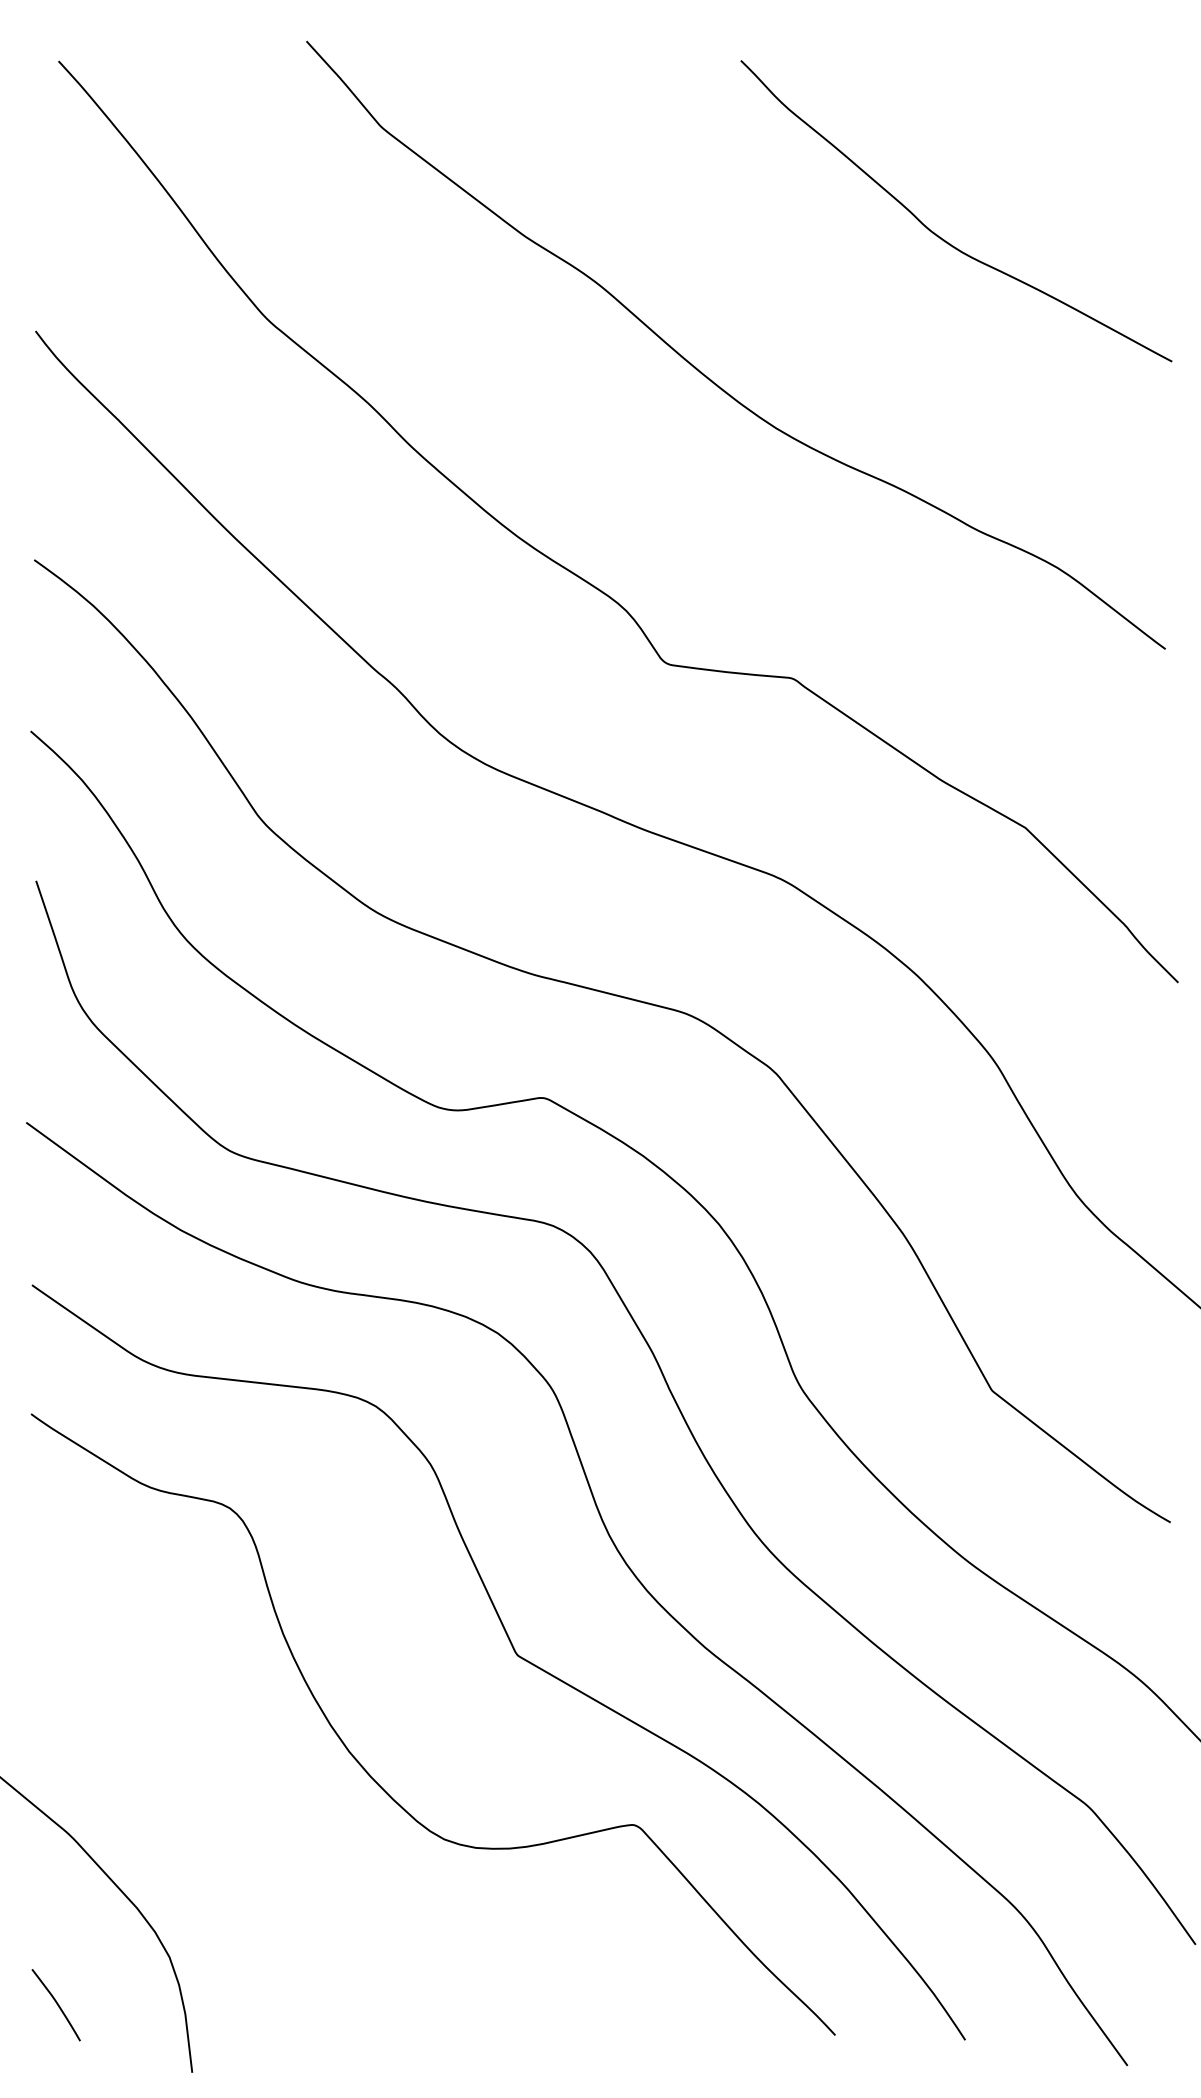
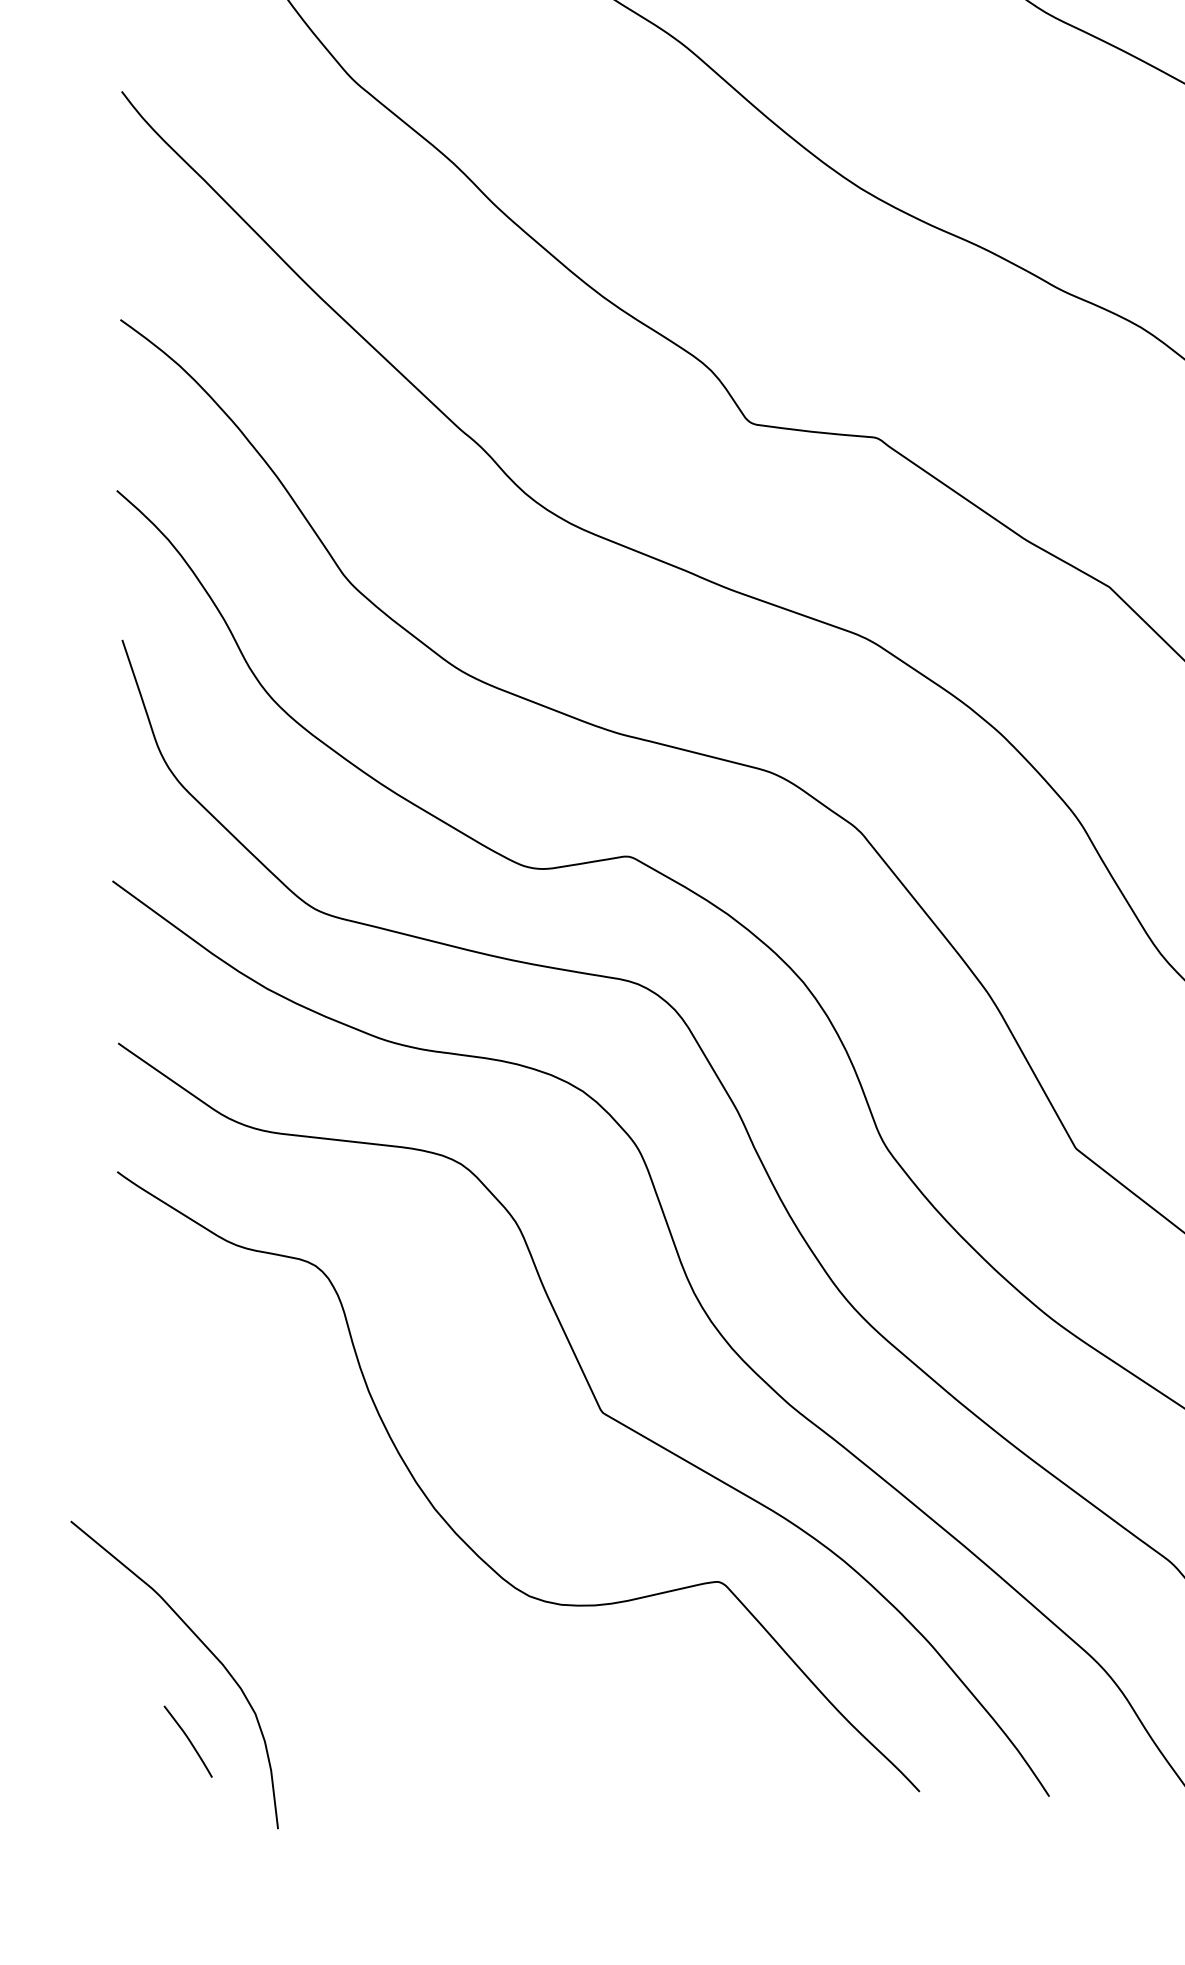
curve: (56, 2004) -> (188, 1741), moved

